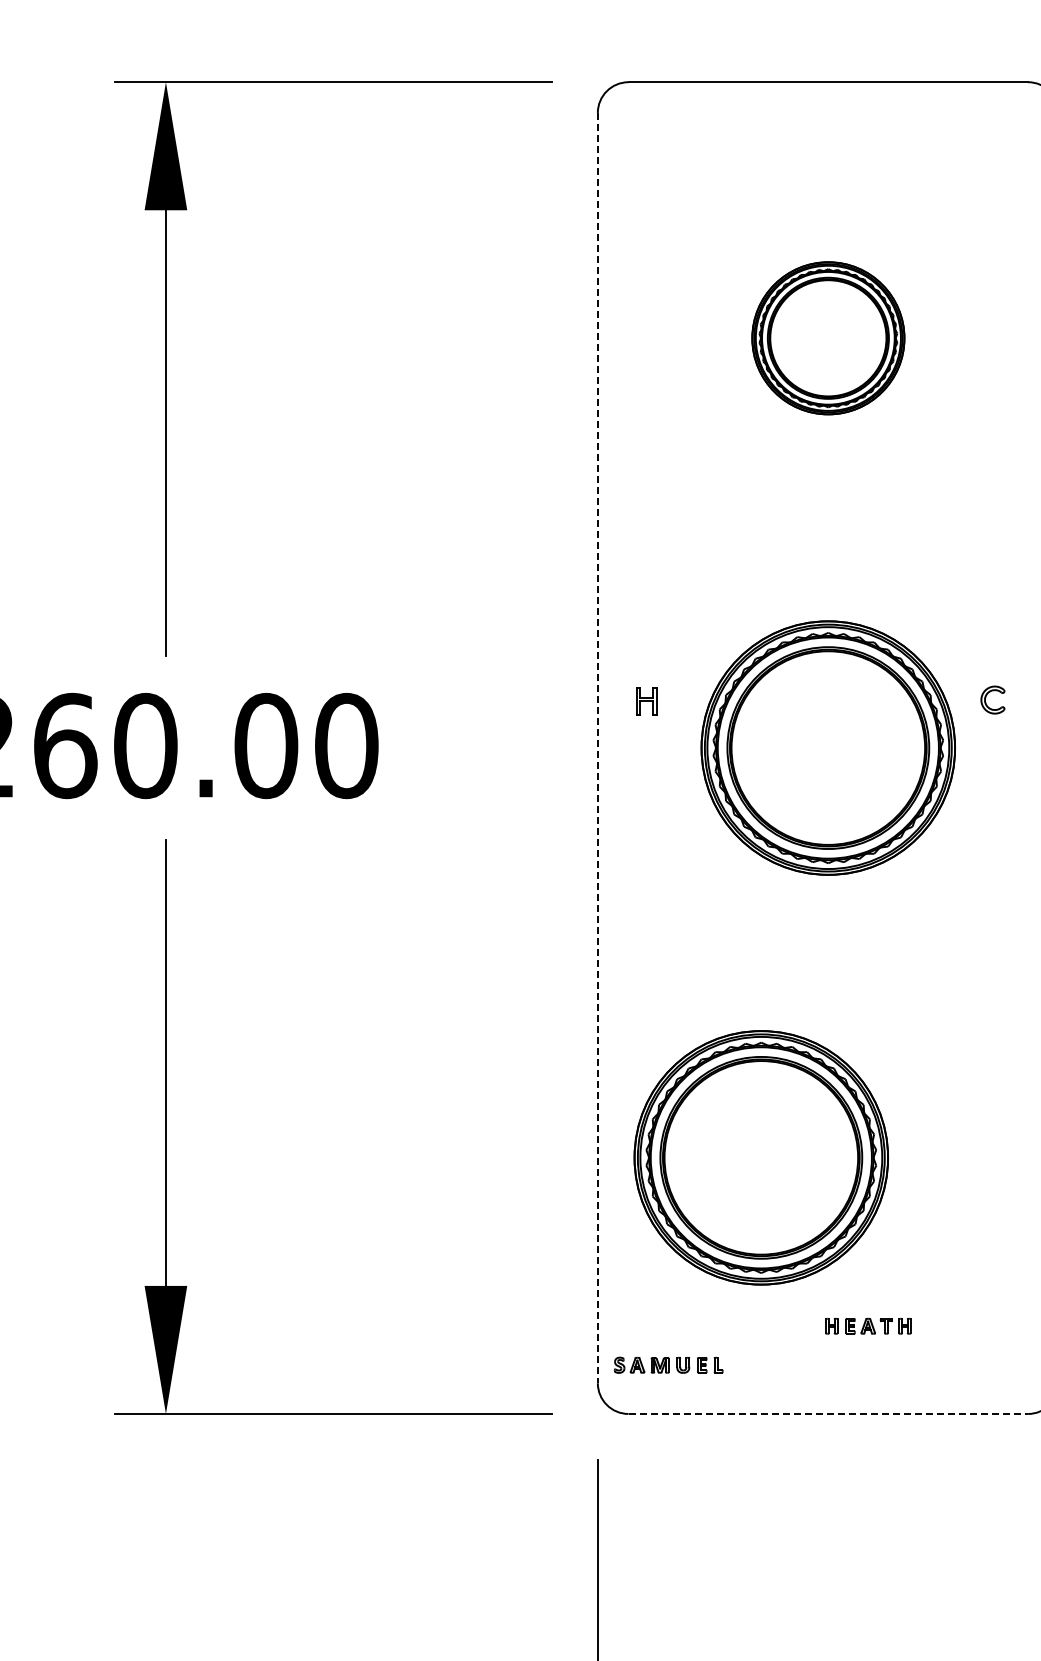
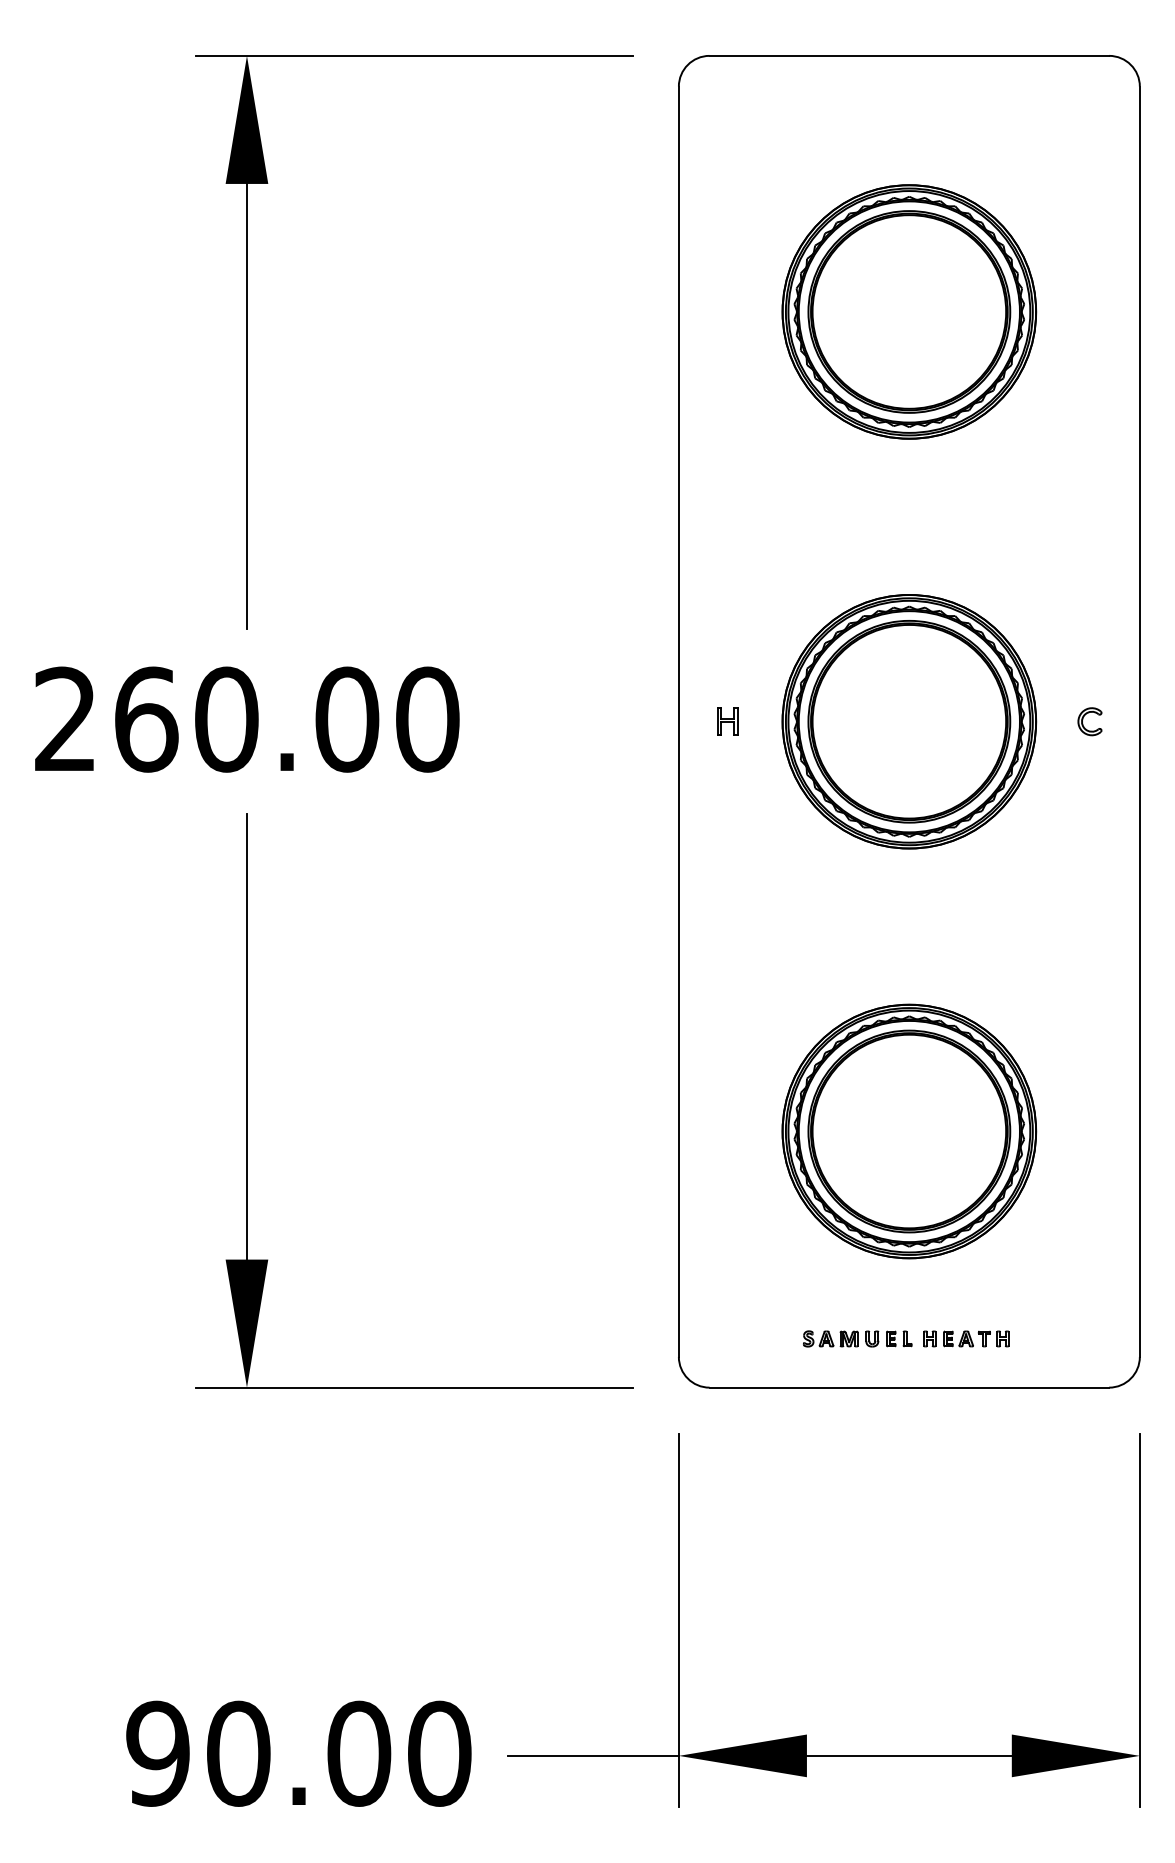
part: (828, 337) -> (909, 311), size x1.67
part: (986, 697) -> (1083, 719), moved
part: (646, 700) -> (727, 721), moved
line: (597, 748) -> (678, 722), dashed -> solid
part: (761, 1157) -> (909, 1131), moved
part: (868, 1325) -> (966, 1338), moved
part: (668, 1364) -> (857, 1338), moved
line: (828, 1413) -> (909, 1387), dashed -> solid

